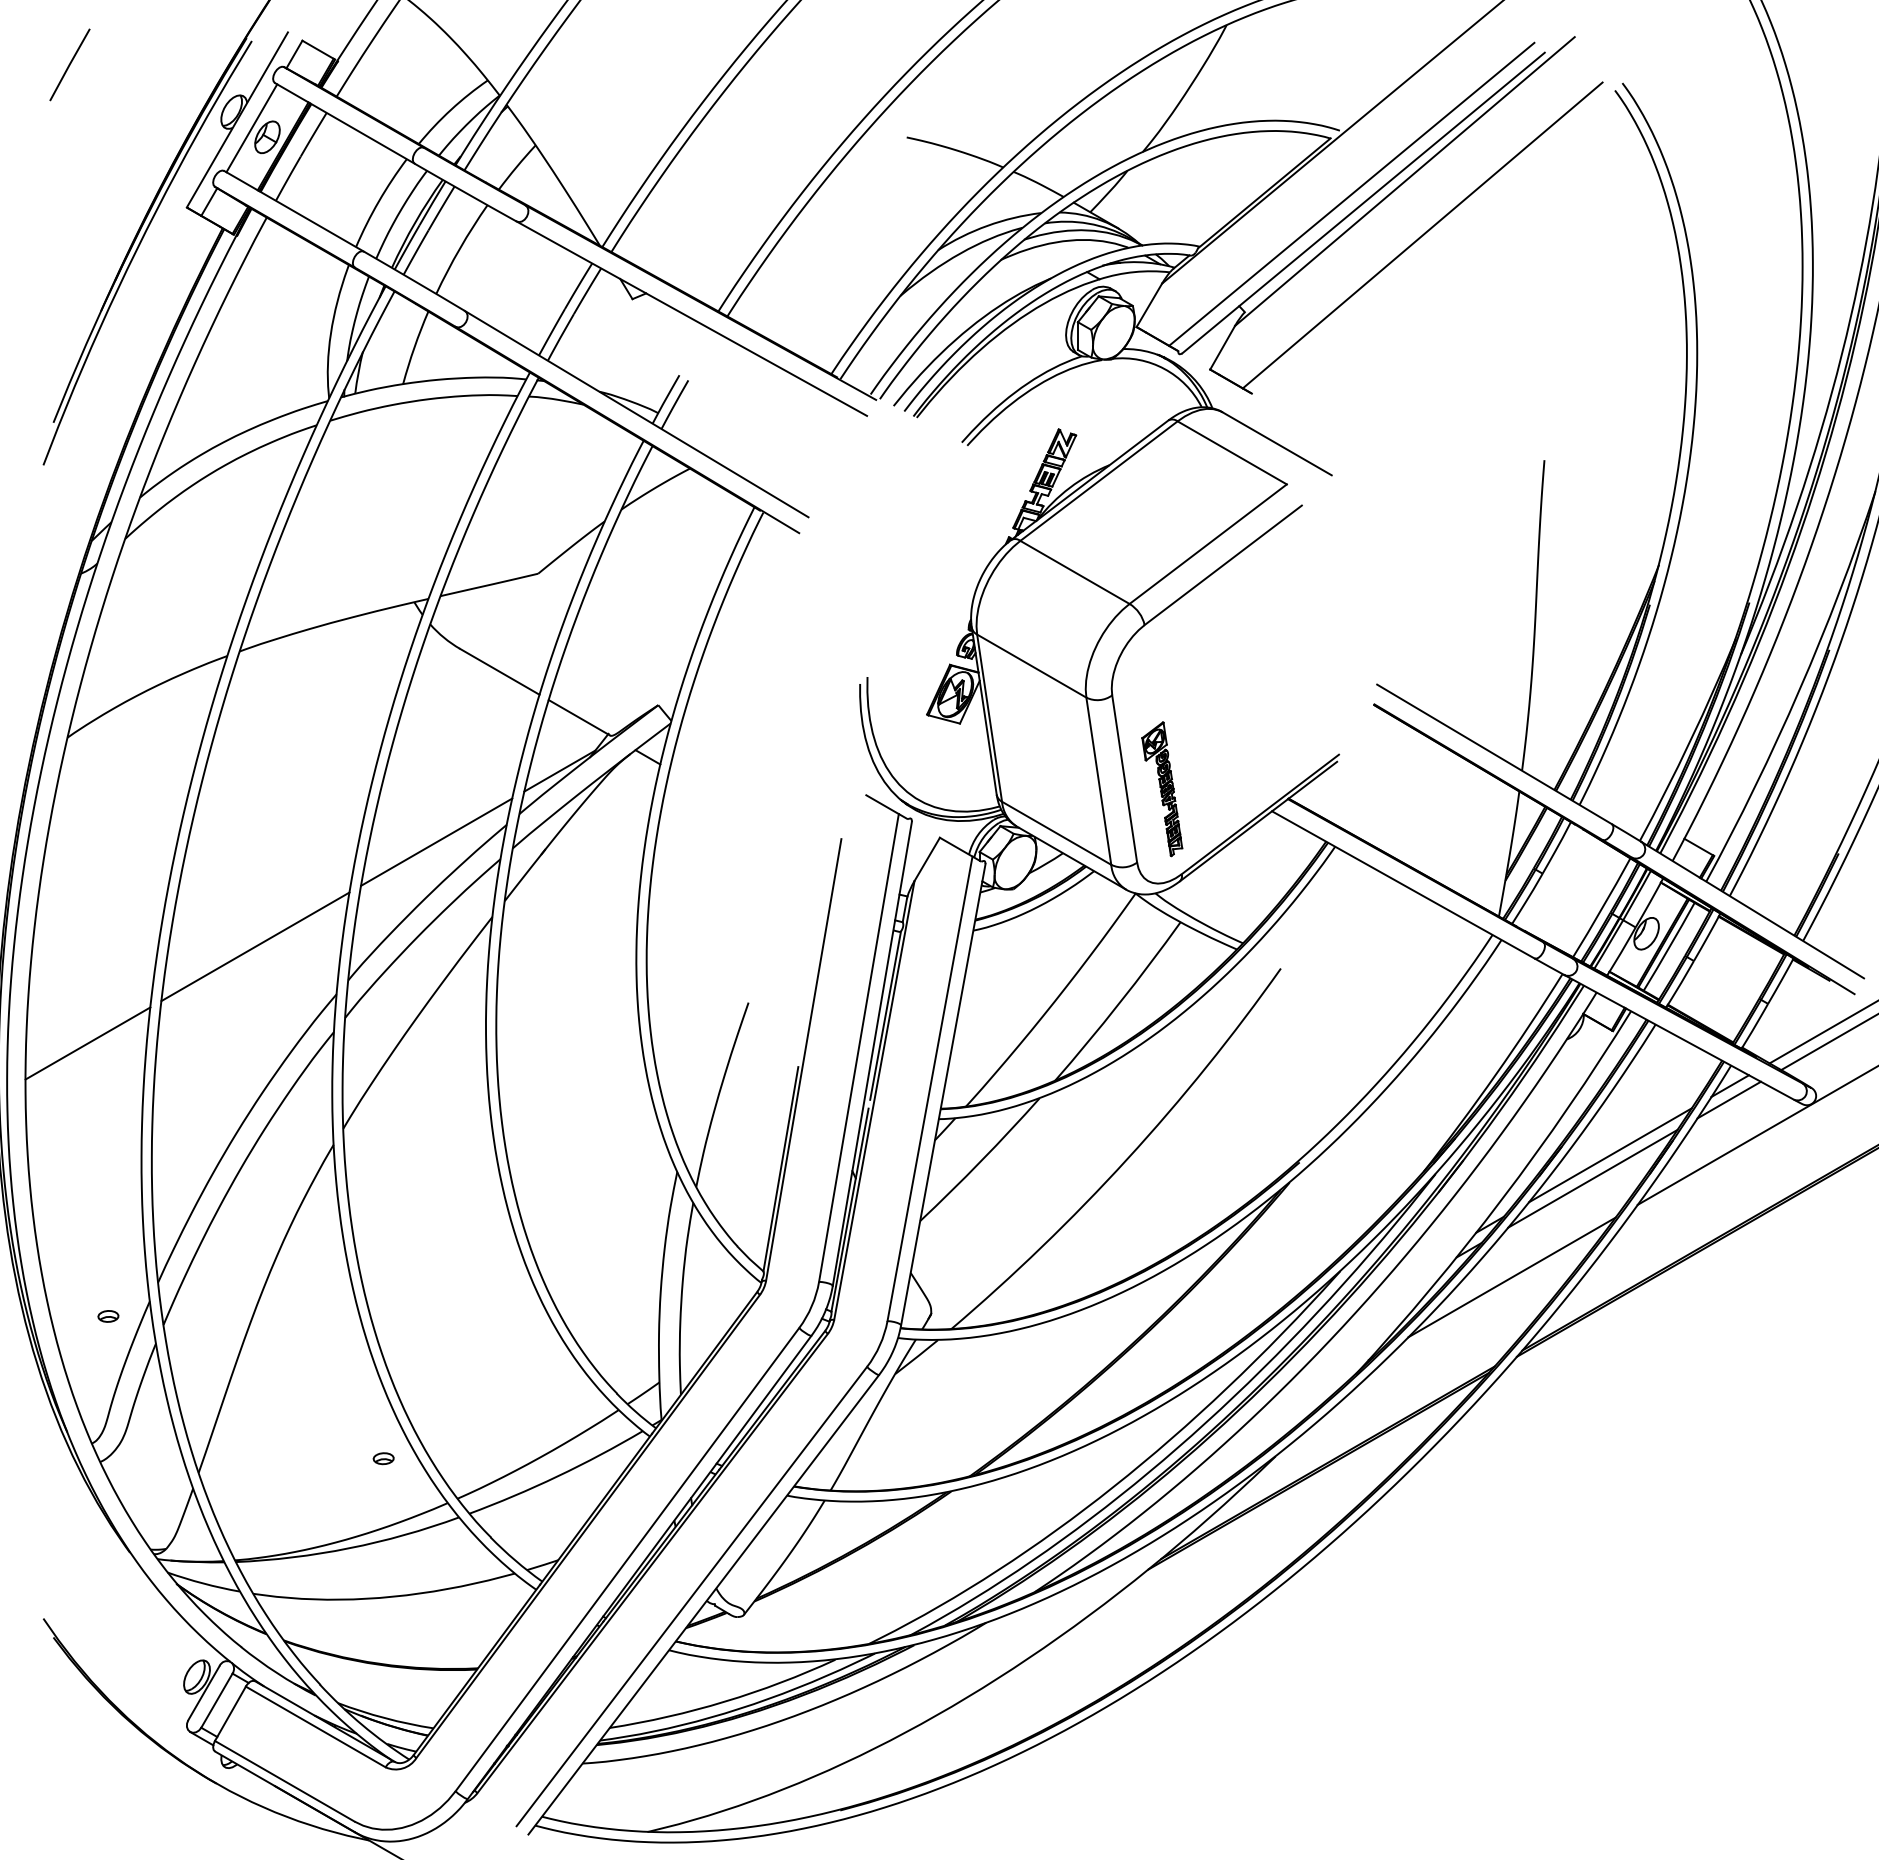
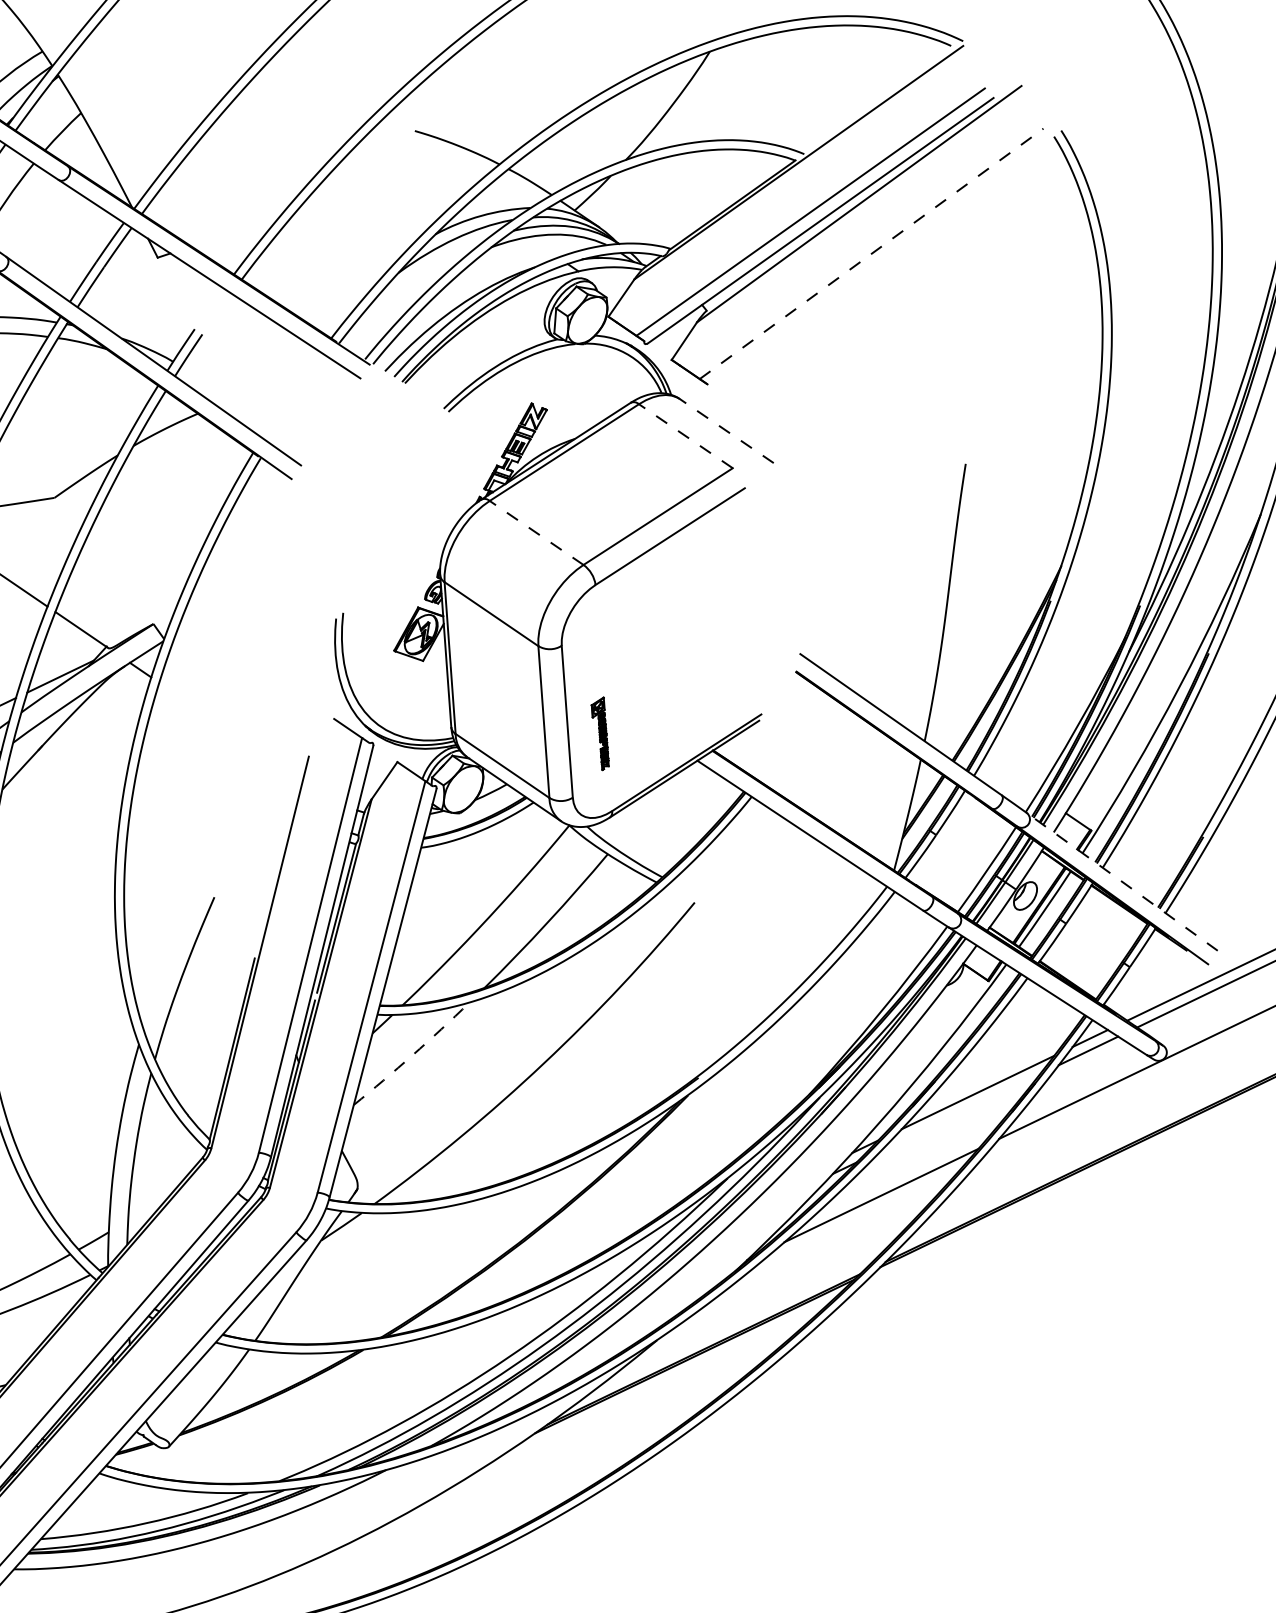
line: (1423, 235) -> (872, 253), solid -> dashed
line: (1276, 443) -> (726, 430), solid -> dashed
line: (1231, 452) -> (685, 435), solid -> dashed
line: (1074, 572) -> (536, 532), solid -> dashed
part: (1162, 789) -> (600, 733), size x0.6
line: (1752, 909) -> (1122, 881), solid -> dashed
arc: (981, 1161) -> (412, 1055), solid -> dashed
line: (1592, 1178) -> (960, 1112), removed

